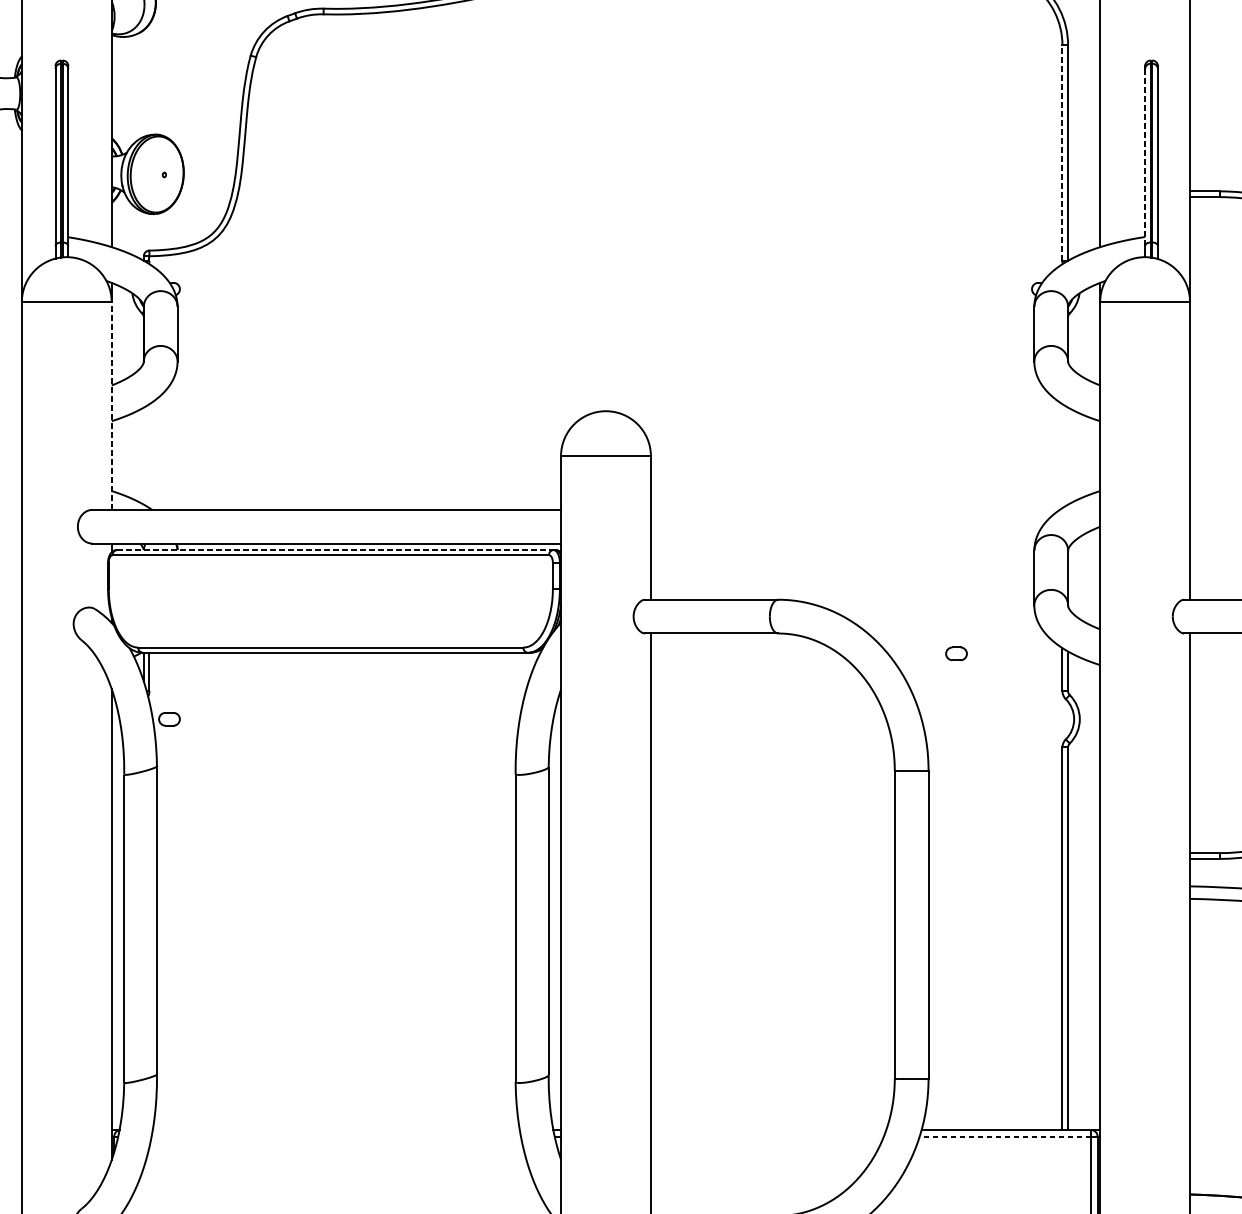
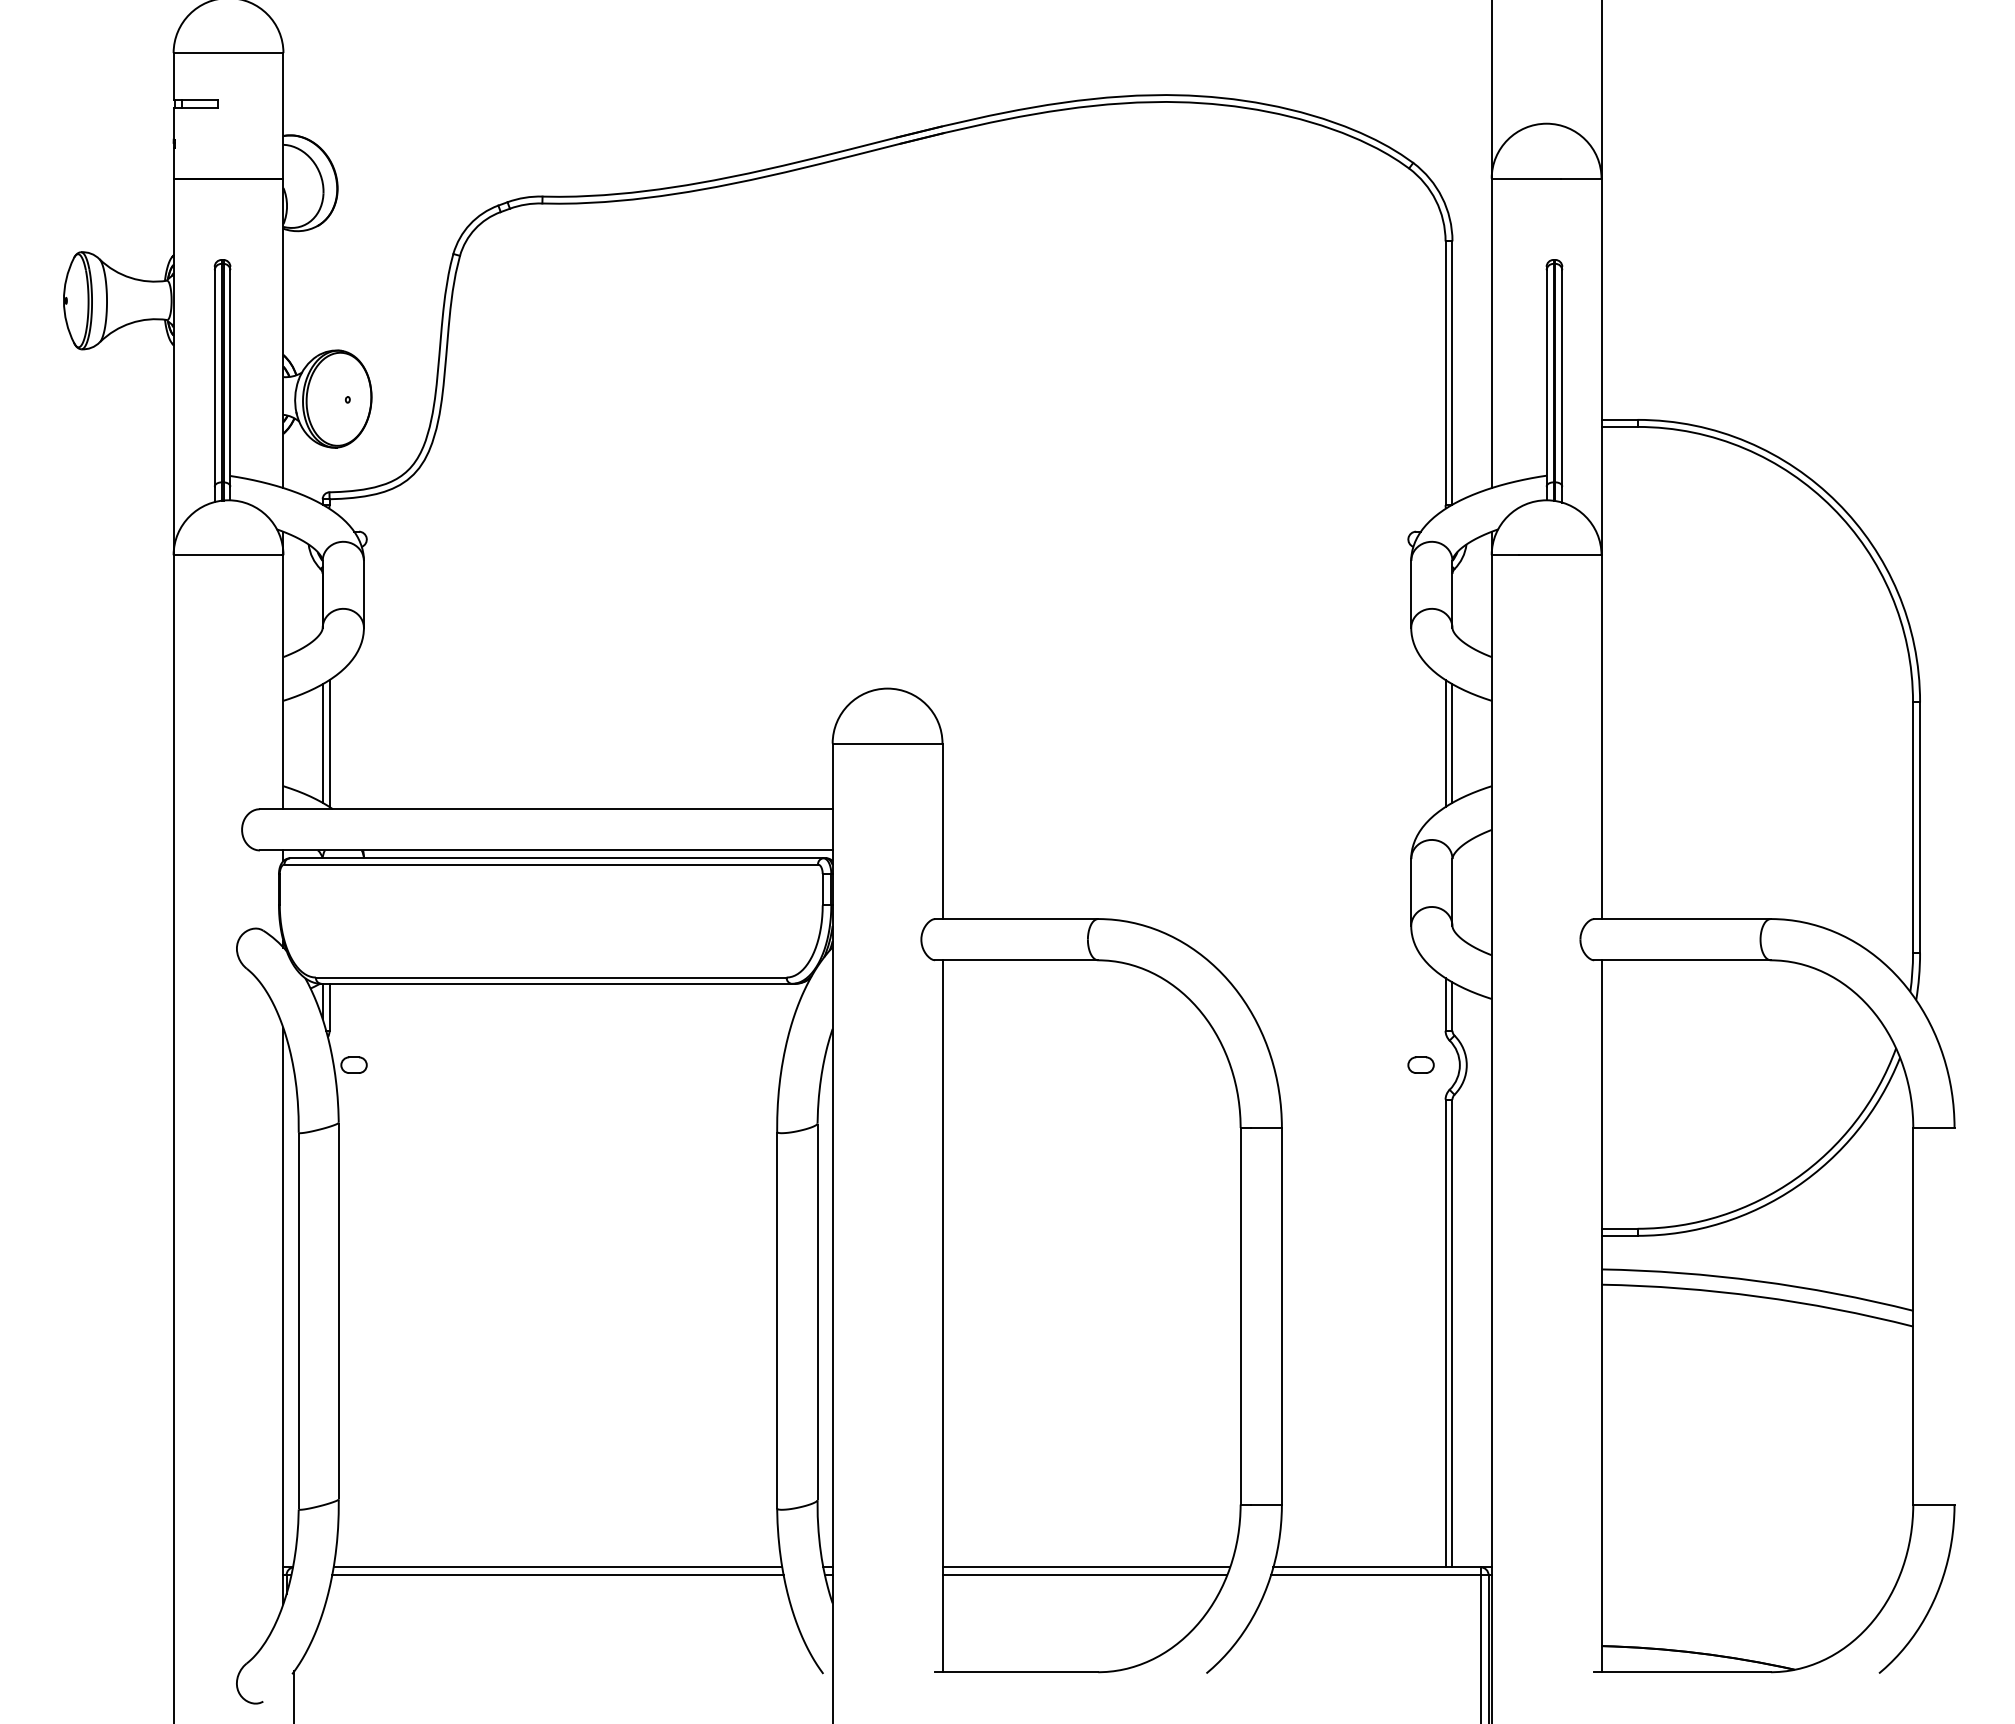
line: (1062, 153) -> (1445, 373), dashed -> solid
line: (1145, 156) -> (1546, 377), dashed -> solid
line: (111, 406) -> (283, 682), dashed -> solid
line: (143, 456) -> (322, 743), added
line: (149, 456) -> (329, 743), added
line: (1062, 456) -> (1445, 743), added
line: (1068, 456) -> (1452, 743), added
line: (335, 550) -> (556, 858), dashed -> solid
part: (956, 653) -> (1420, 1064), moved
line: (335, 1130) -> (557, 1567), added
line: (768, 1130) -> (1086, 1567), added
line: (335, 1136) -> (557, 1575), added
line: (767, 1136) -> (1084, 1575), added
line: (1005, 1136) -> (1375, 1575), dashed -> solid

